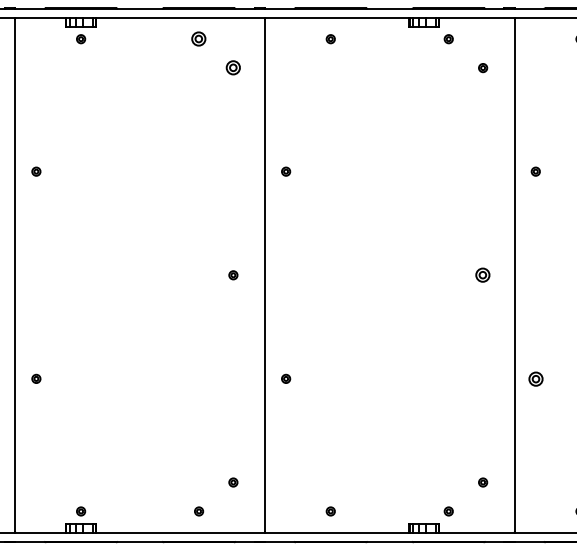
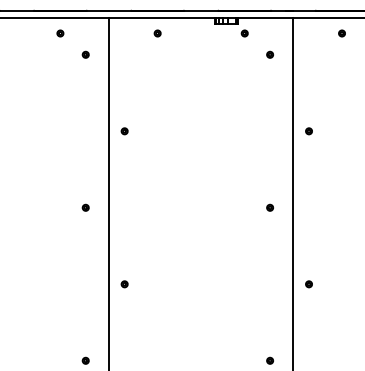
part: (199, 39) -> (60, 33), size x0.62
part: (233, 68) -> (85, 55), size x0.62
part: (483, 275) -> (270, 207), size x0.62
part: (535, 378) -> (308, 284), size x0.62

